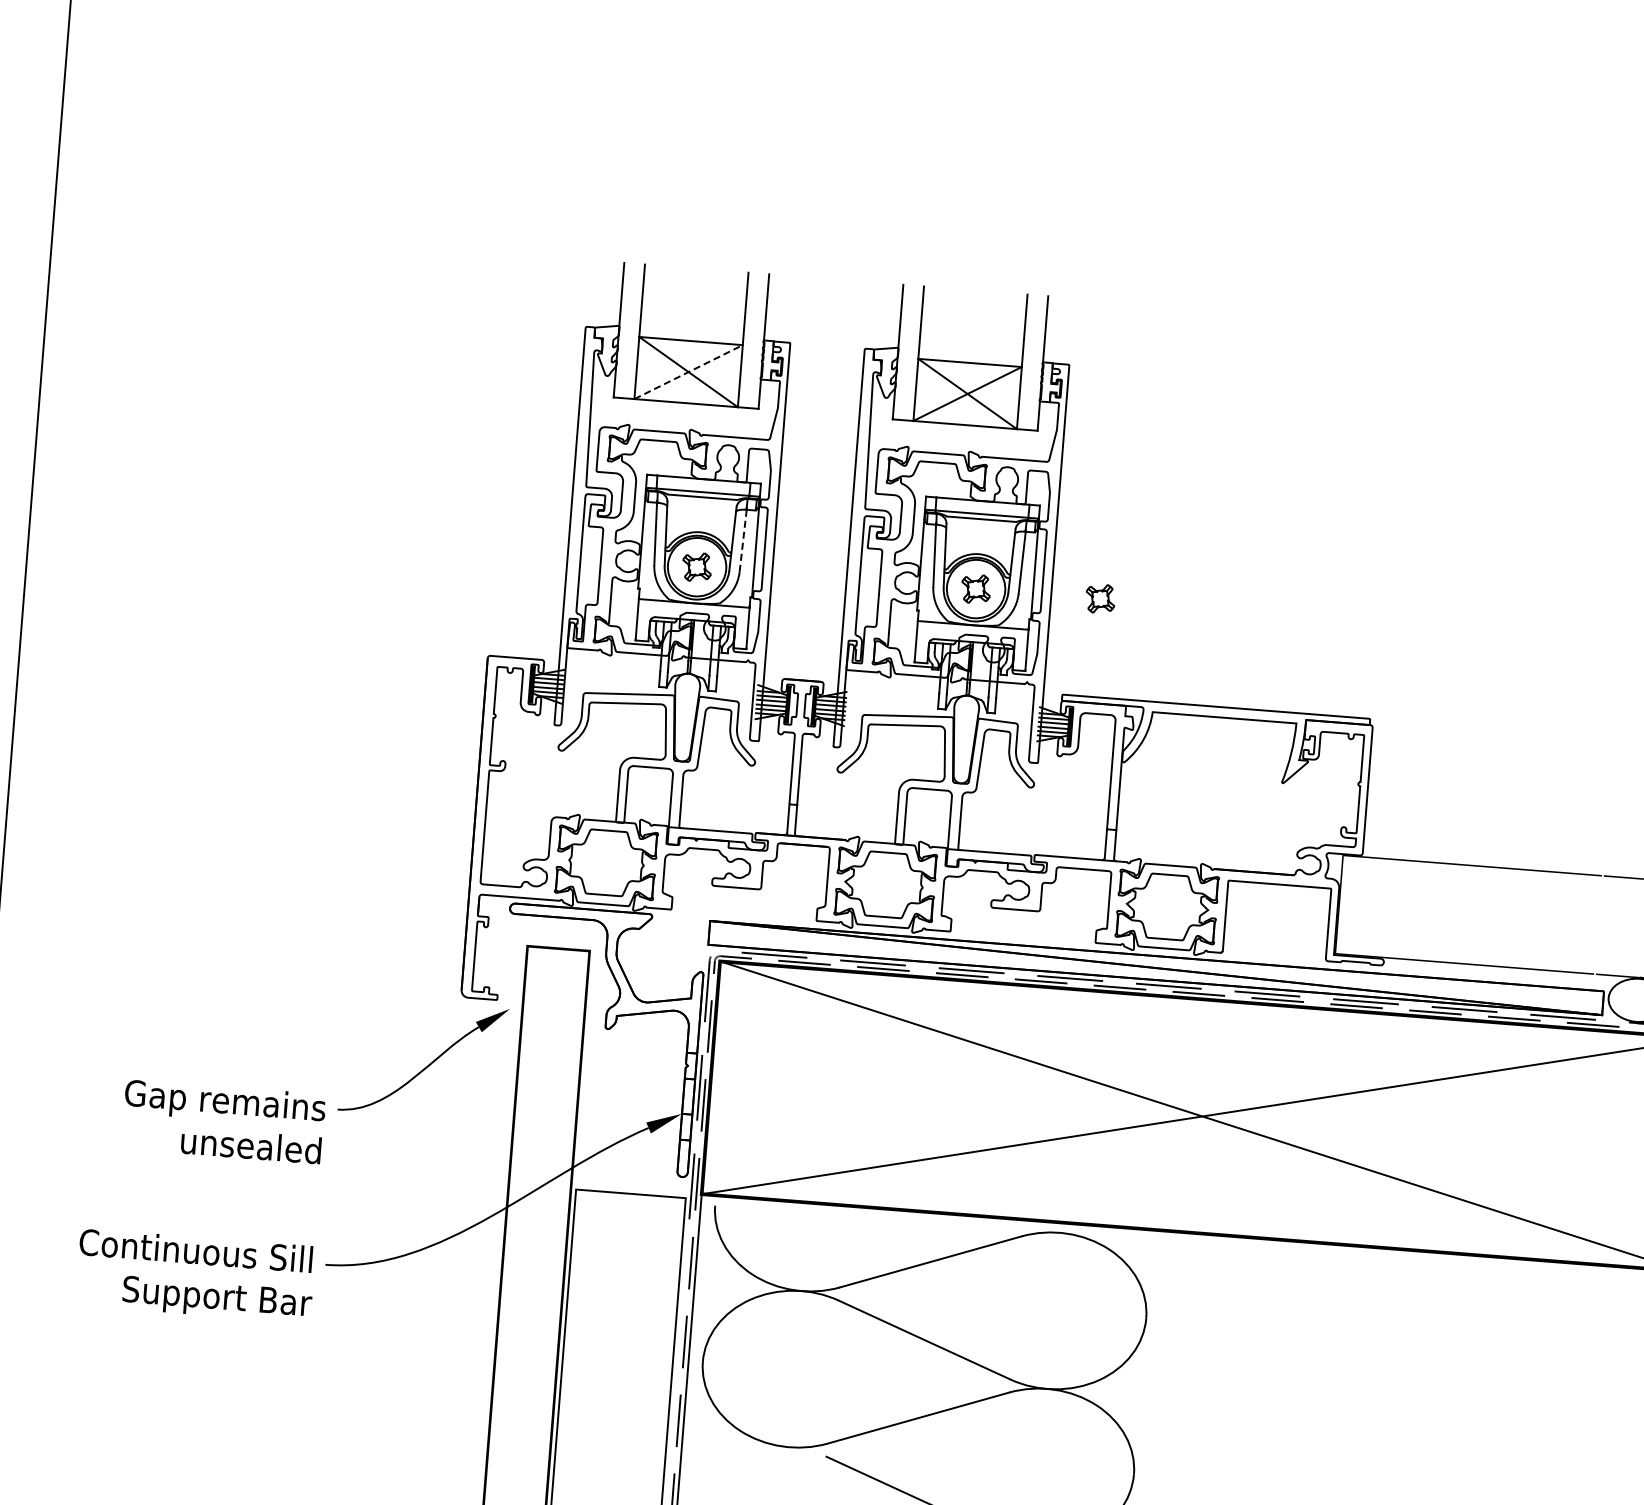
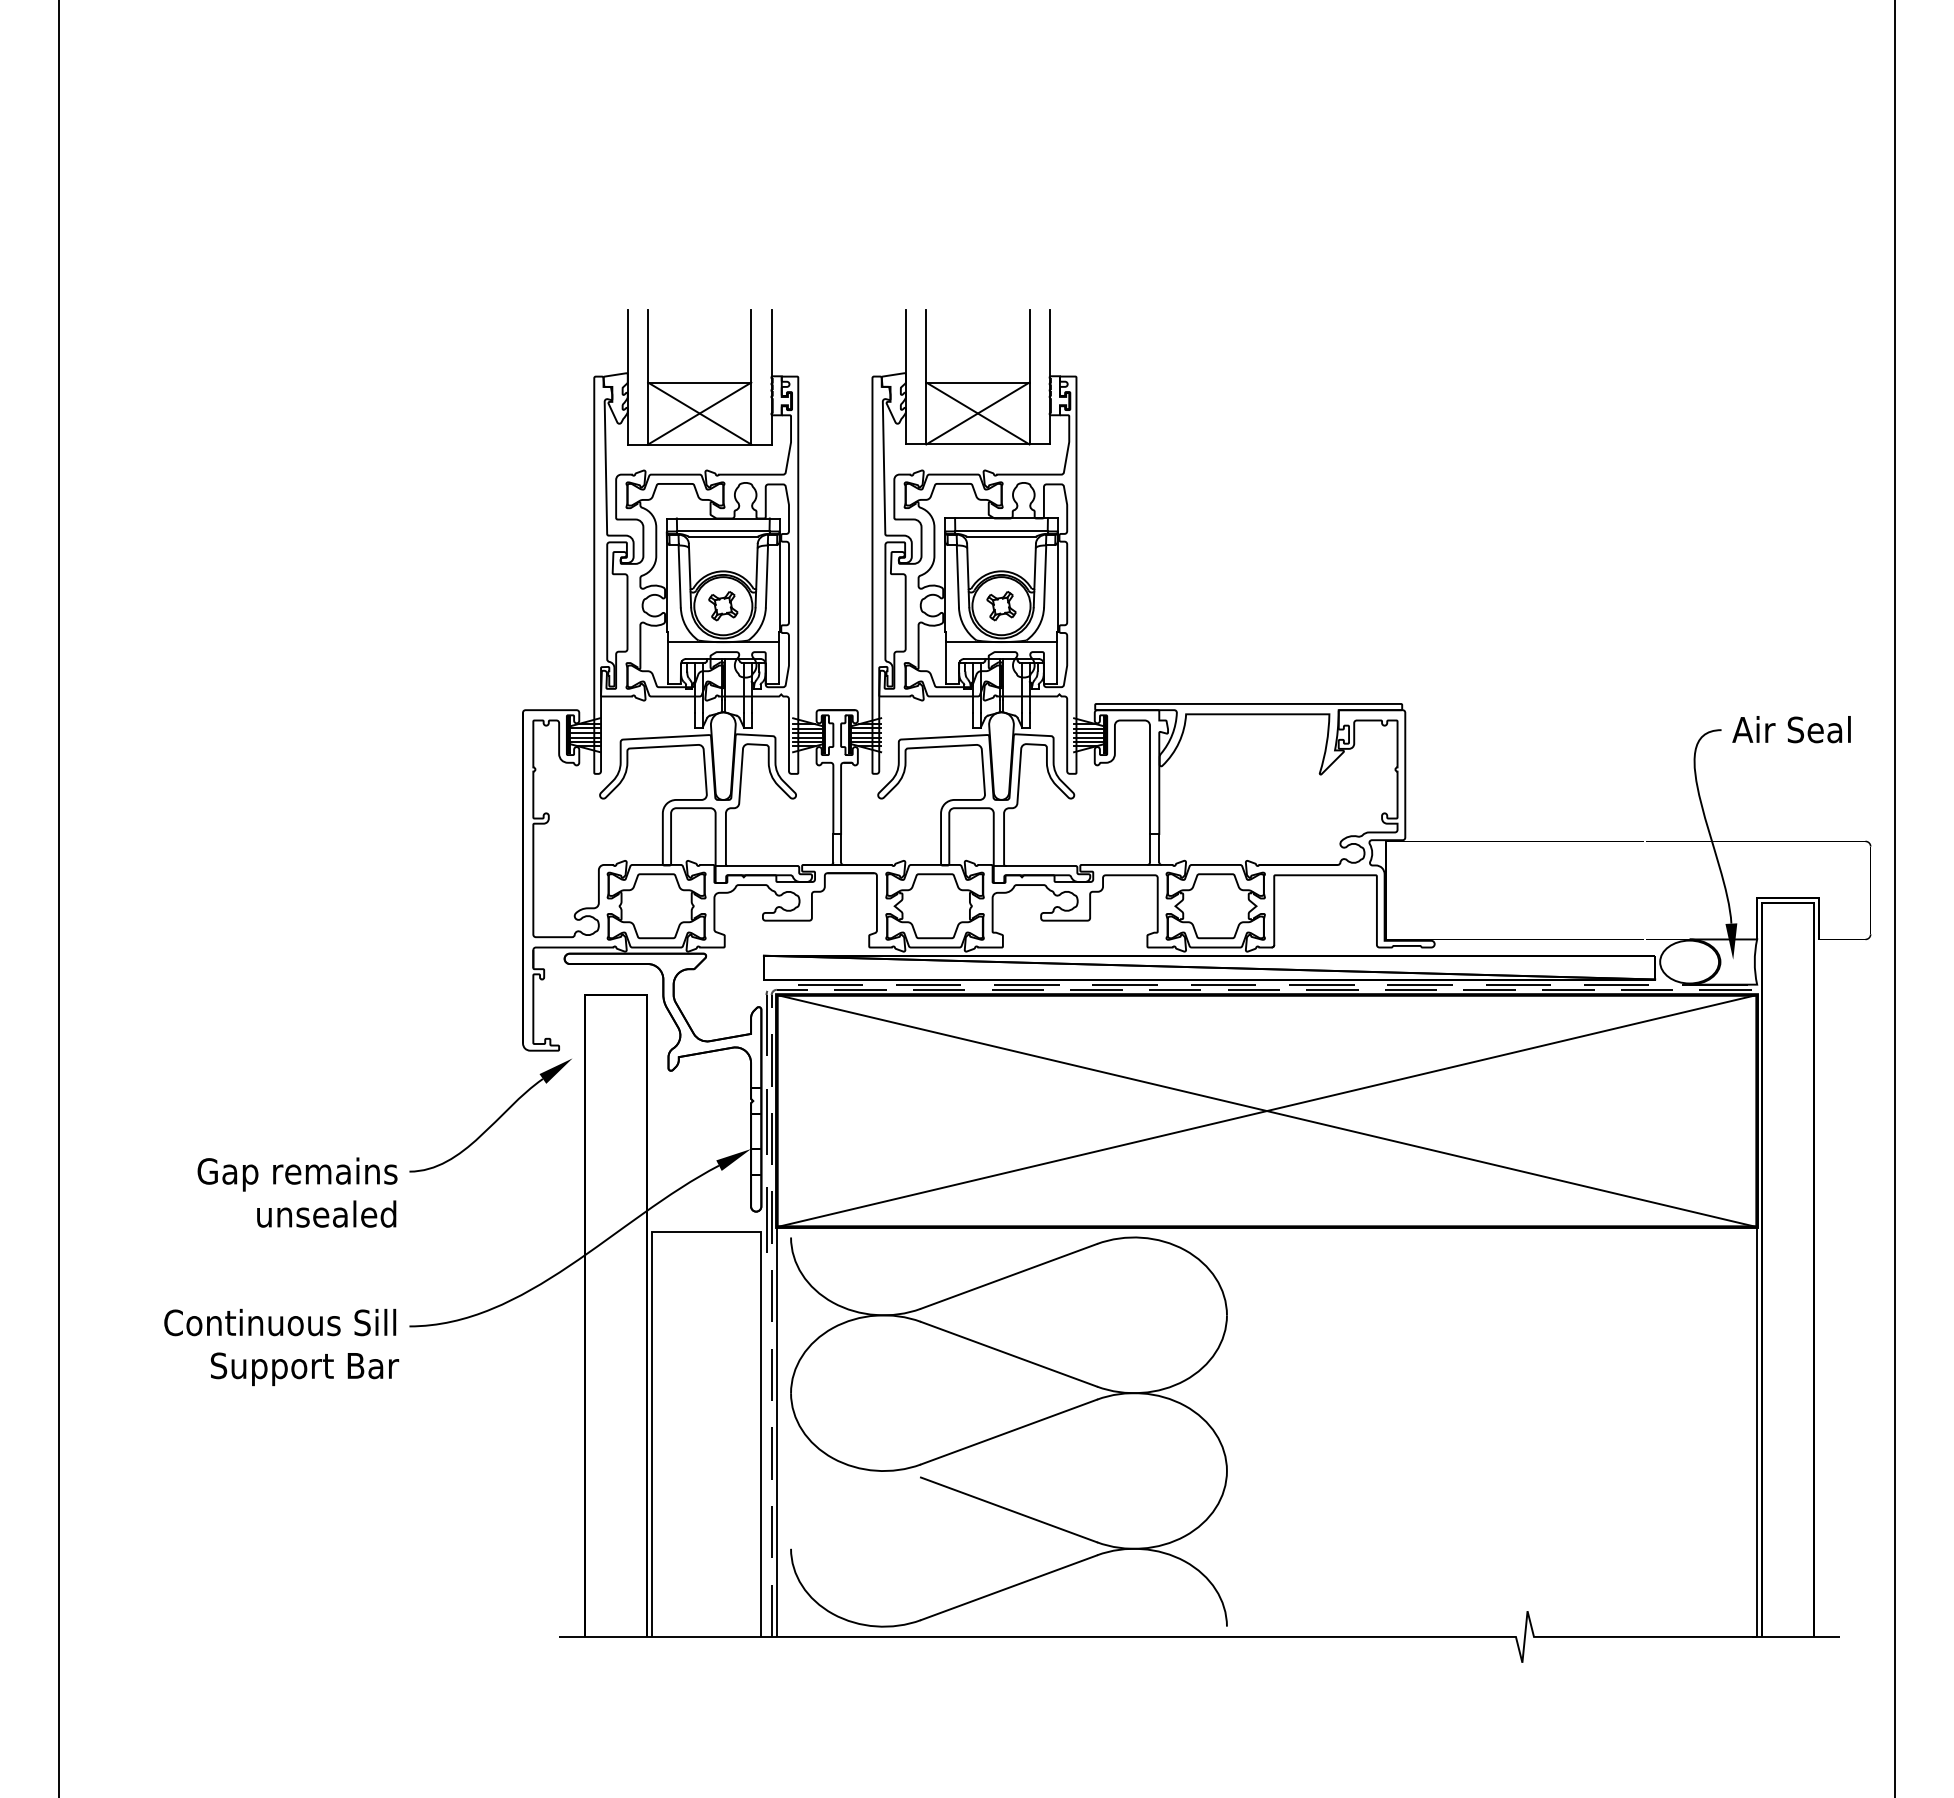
line: (689, 372) -> (700, 413), dashed -> solid
line: (742, 540) -> (766, 576), dashed -> solid
part: (1100, 599) -> (1125, 606), removed

